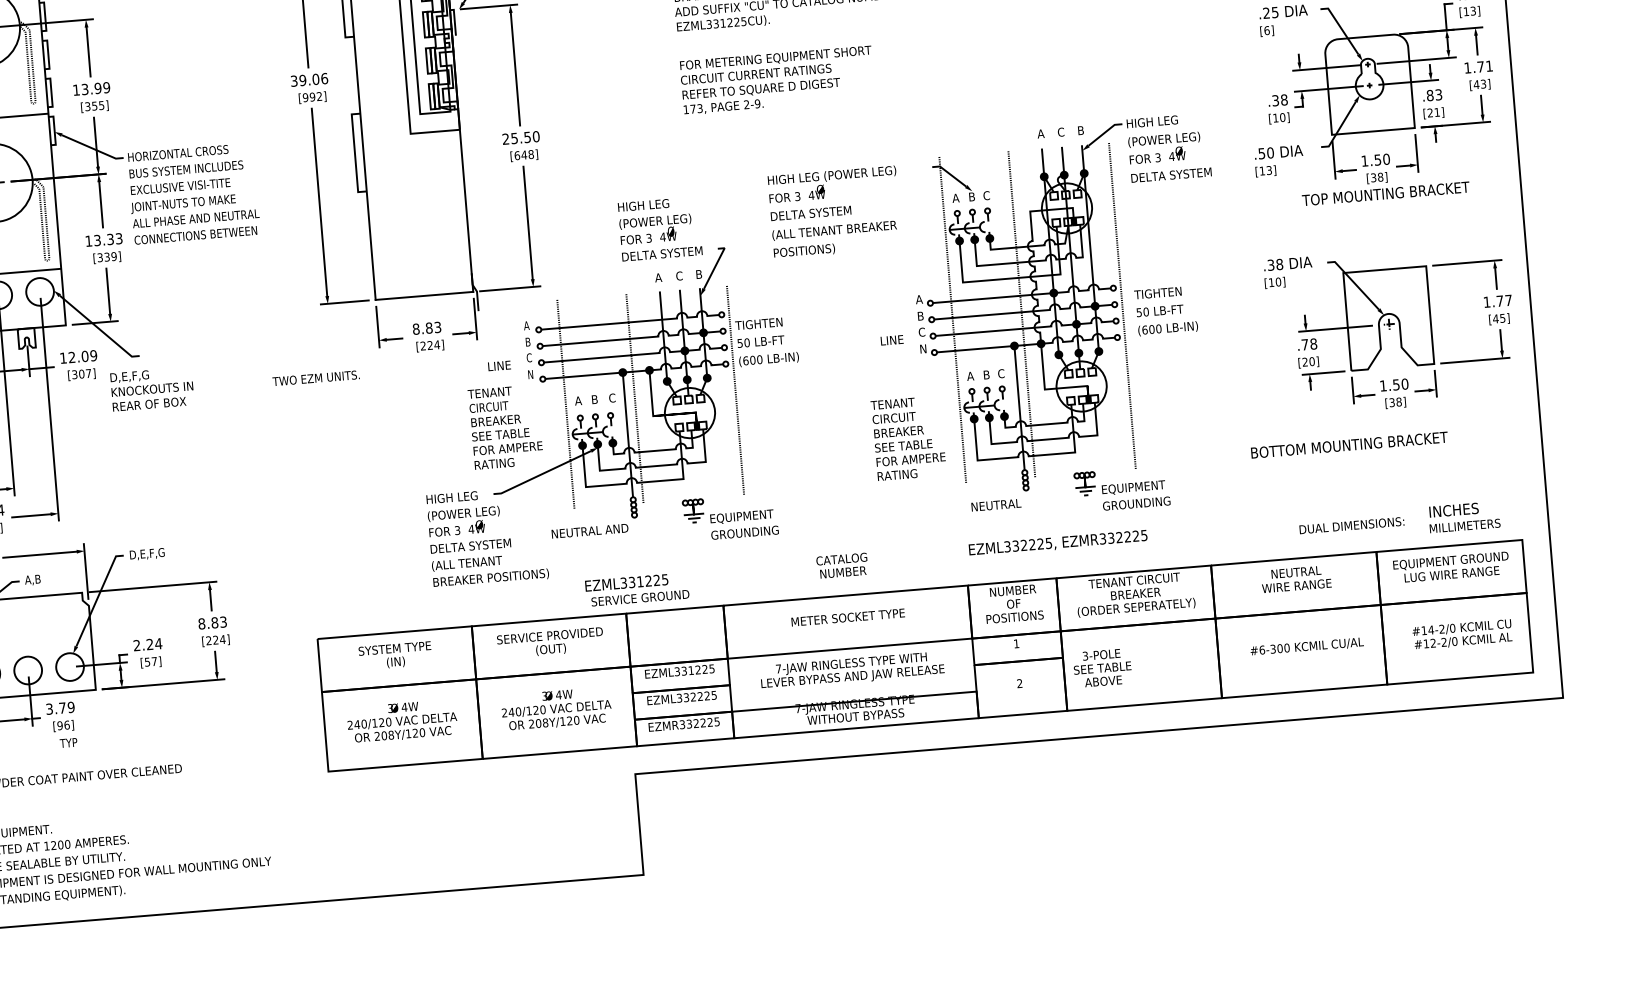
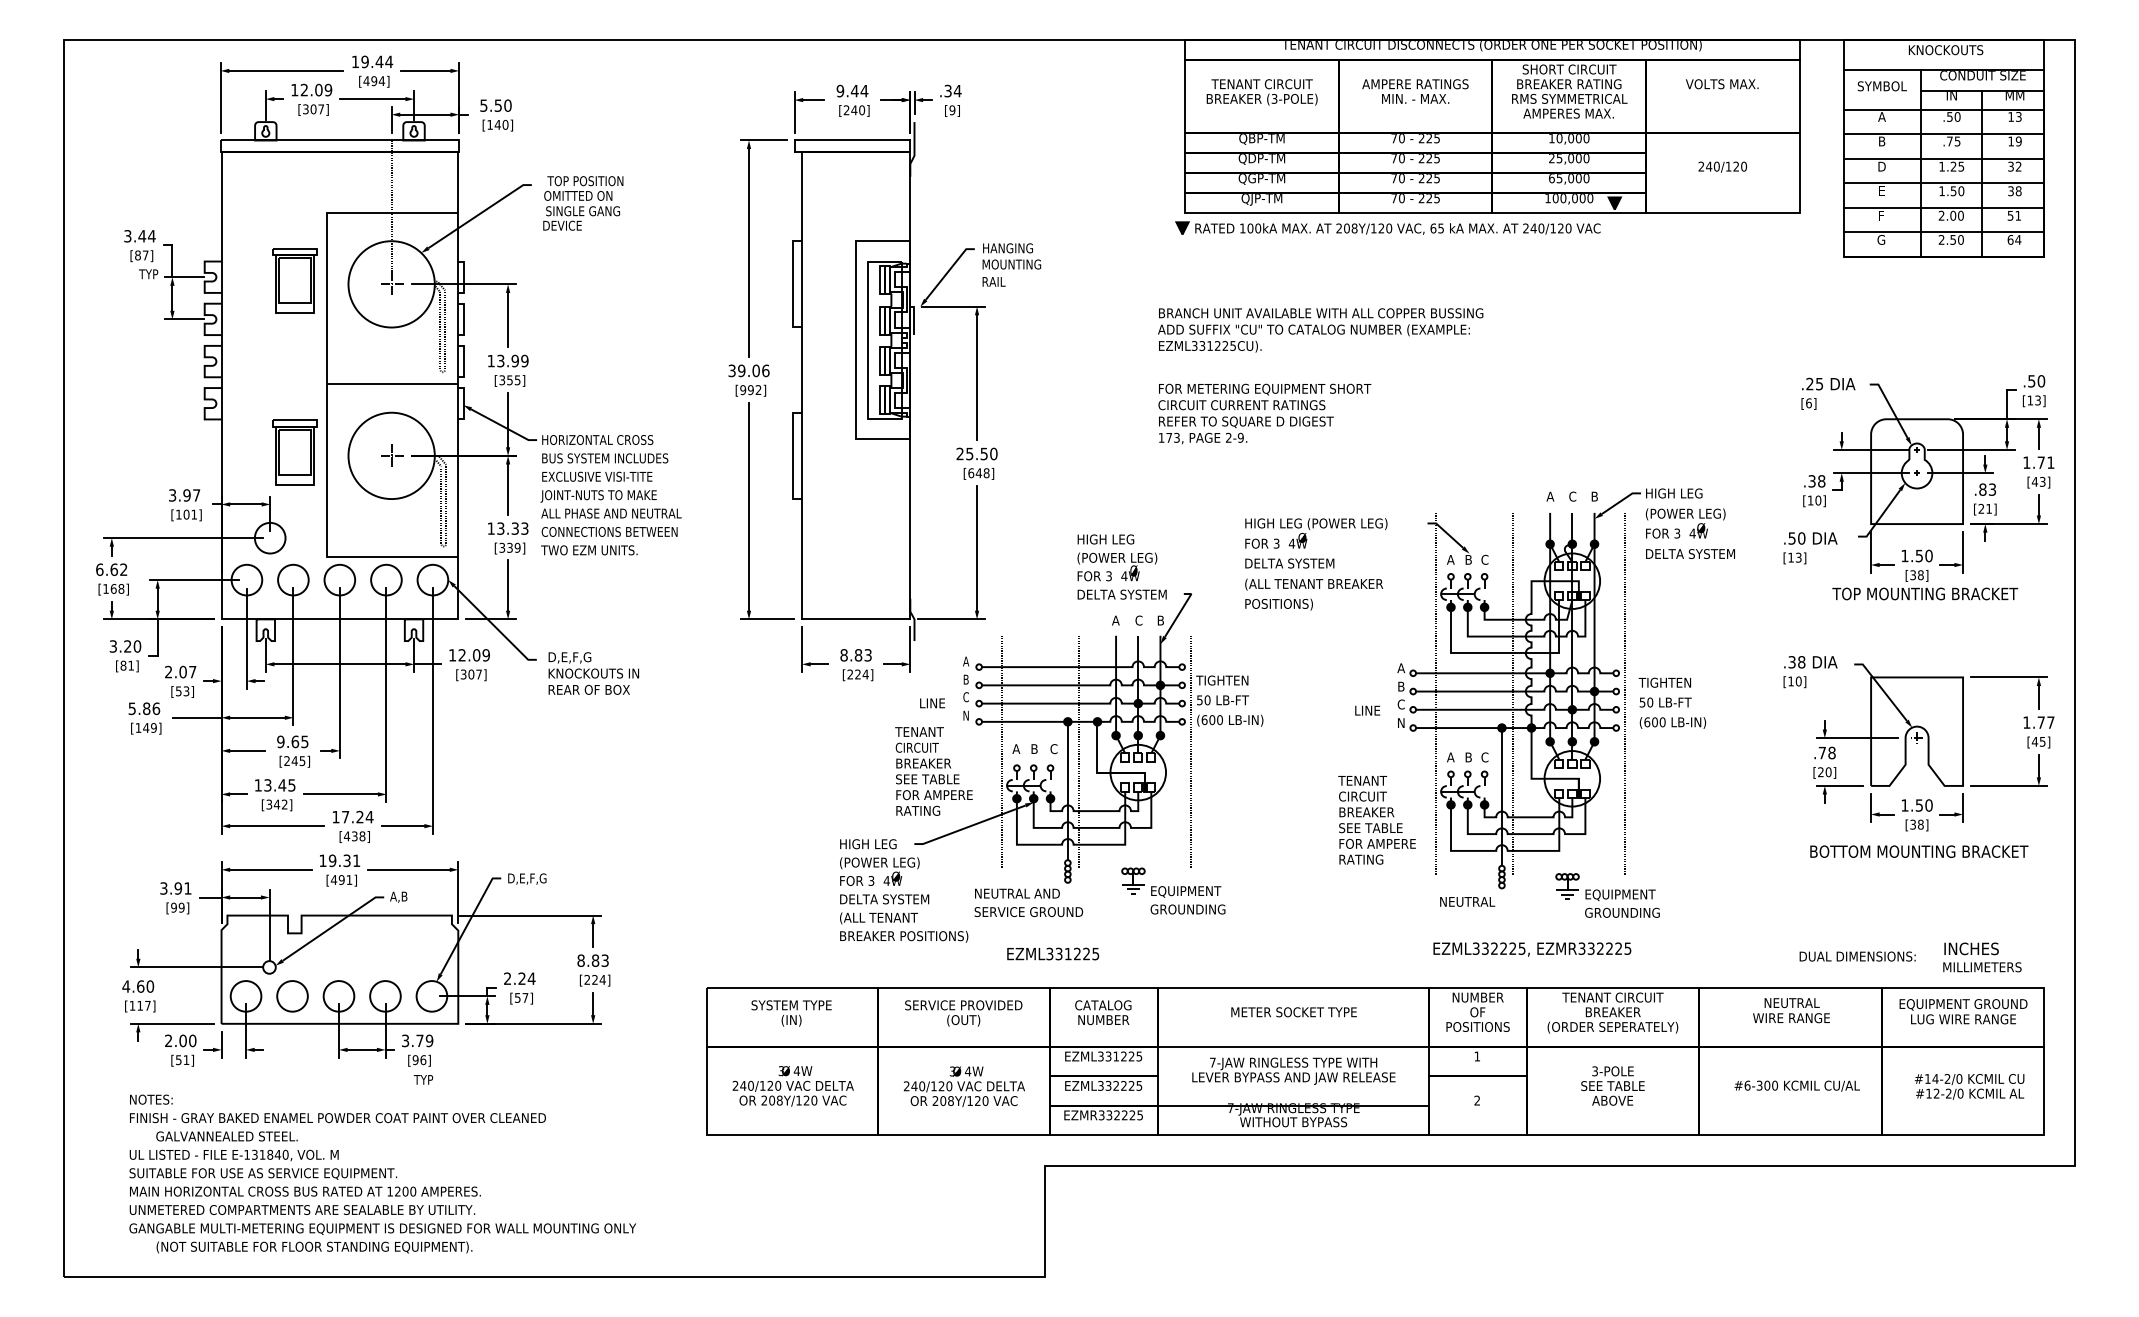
text: (316, 378) -> (589, 550), moved
text: (152, 389) -> (593, 673), moved
text: (1349, 444) -> (1919, 851), moved
text: (842, 565) -> (1103, 1012), moved
text: (640, 598) -> (1028, 912), moved
text: (1102, 667) -> (1612, 1085), moved

